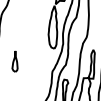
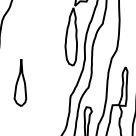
part: (14, 61) -> (19, 82), size x1.67

